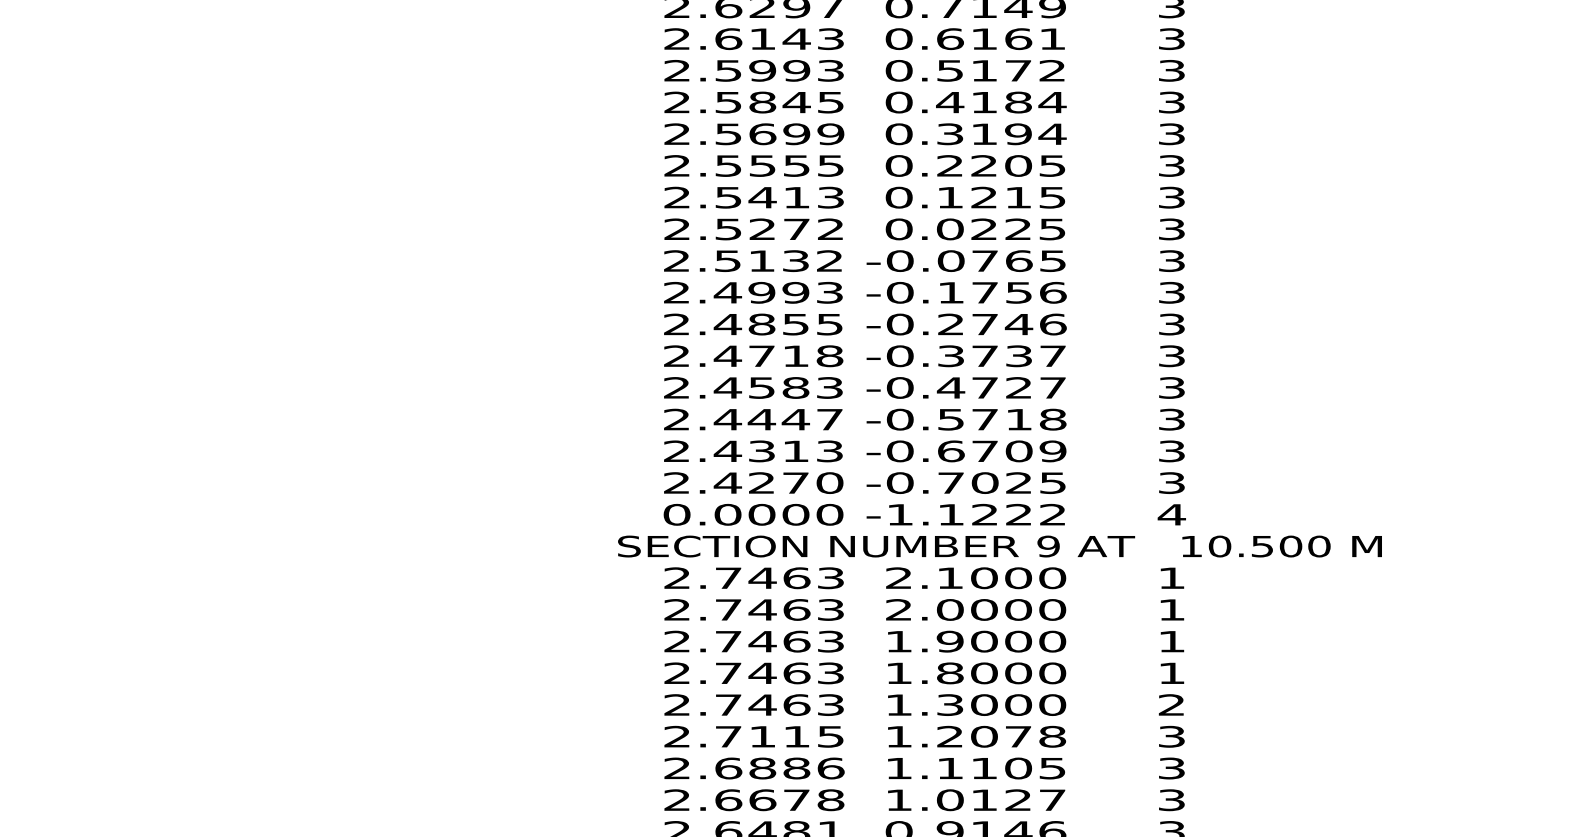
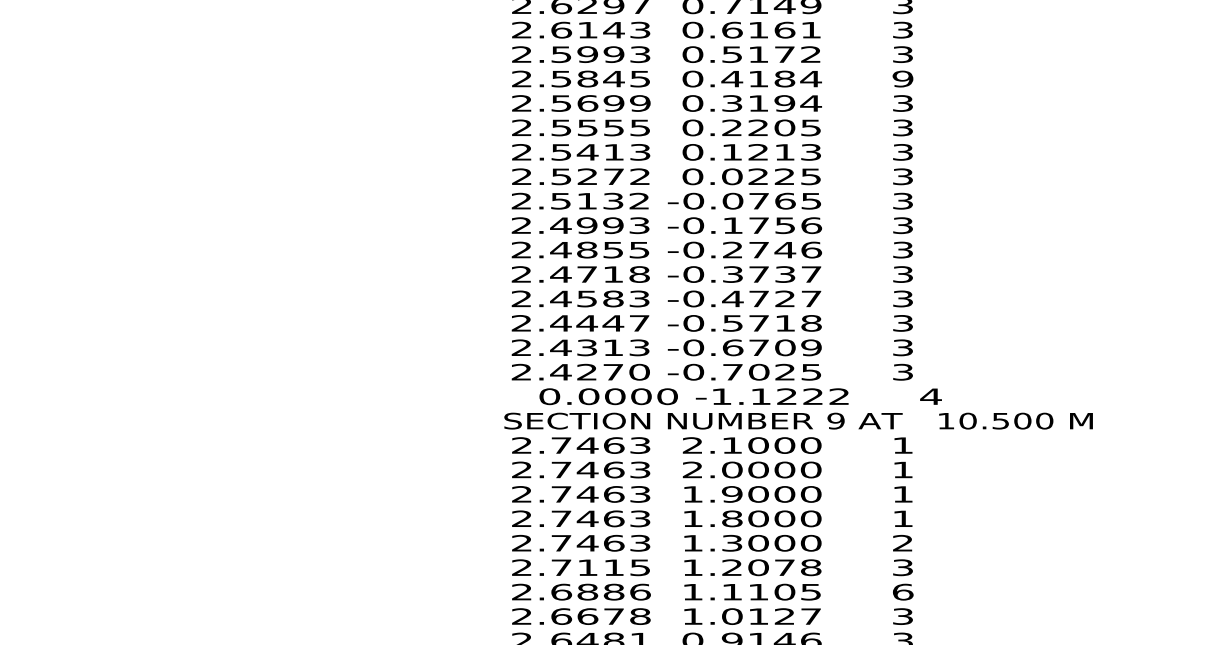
text: (1171, 101) -> (902, 78), 3 -> 9
text: (1053, 197) -> (811, 152), 0.1215 -> 0.1213
text: (999, 530) -> (798, 408), moved
text: (1172, 767) -> (903, 591), 3 -> 6

